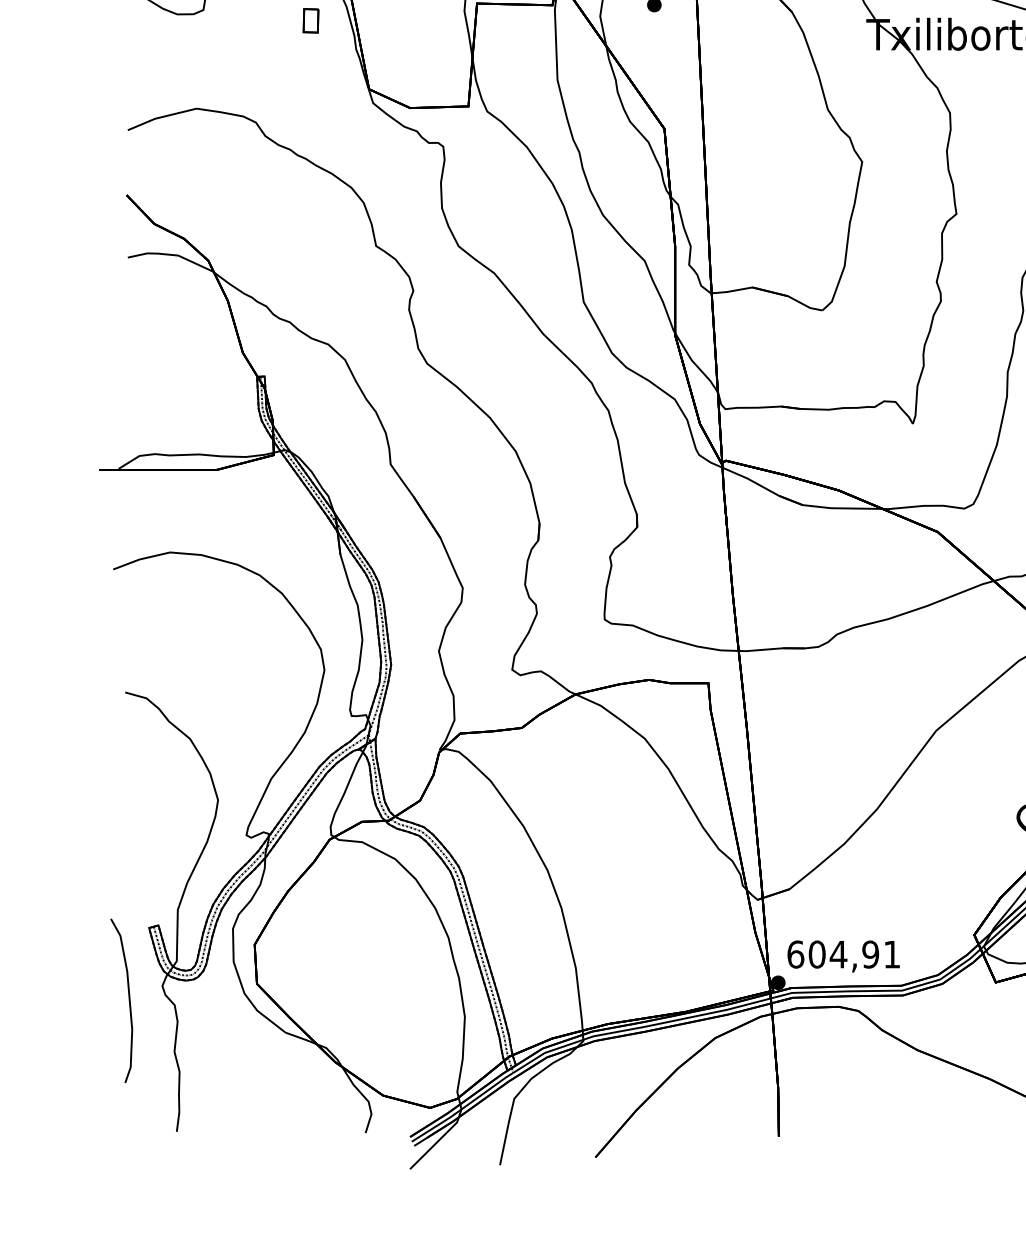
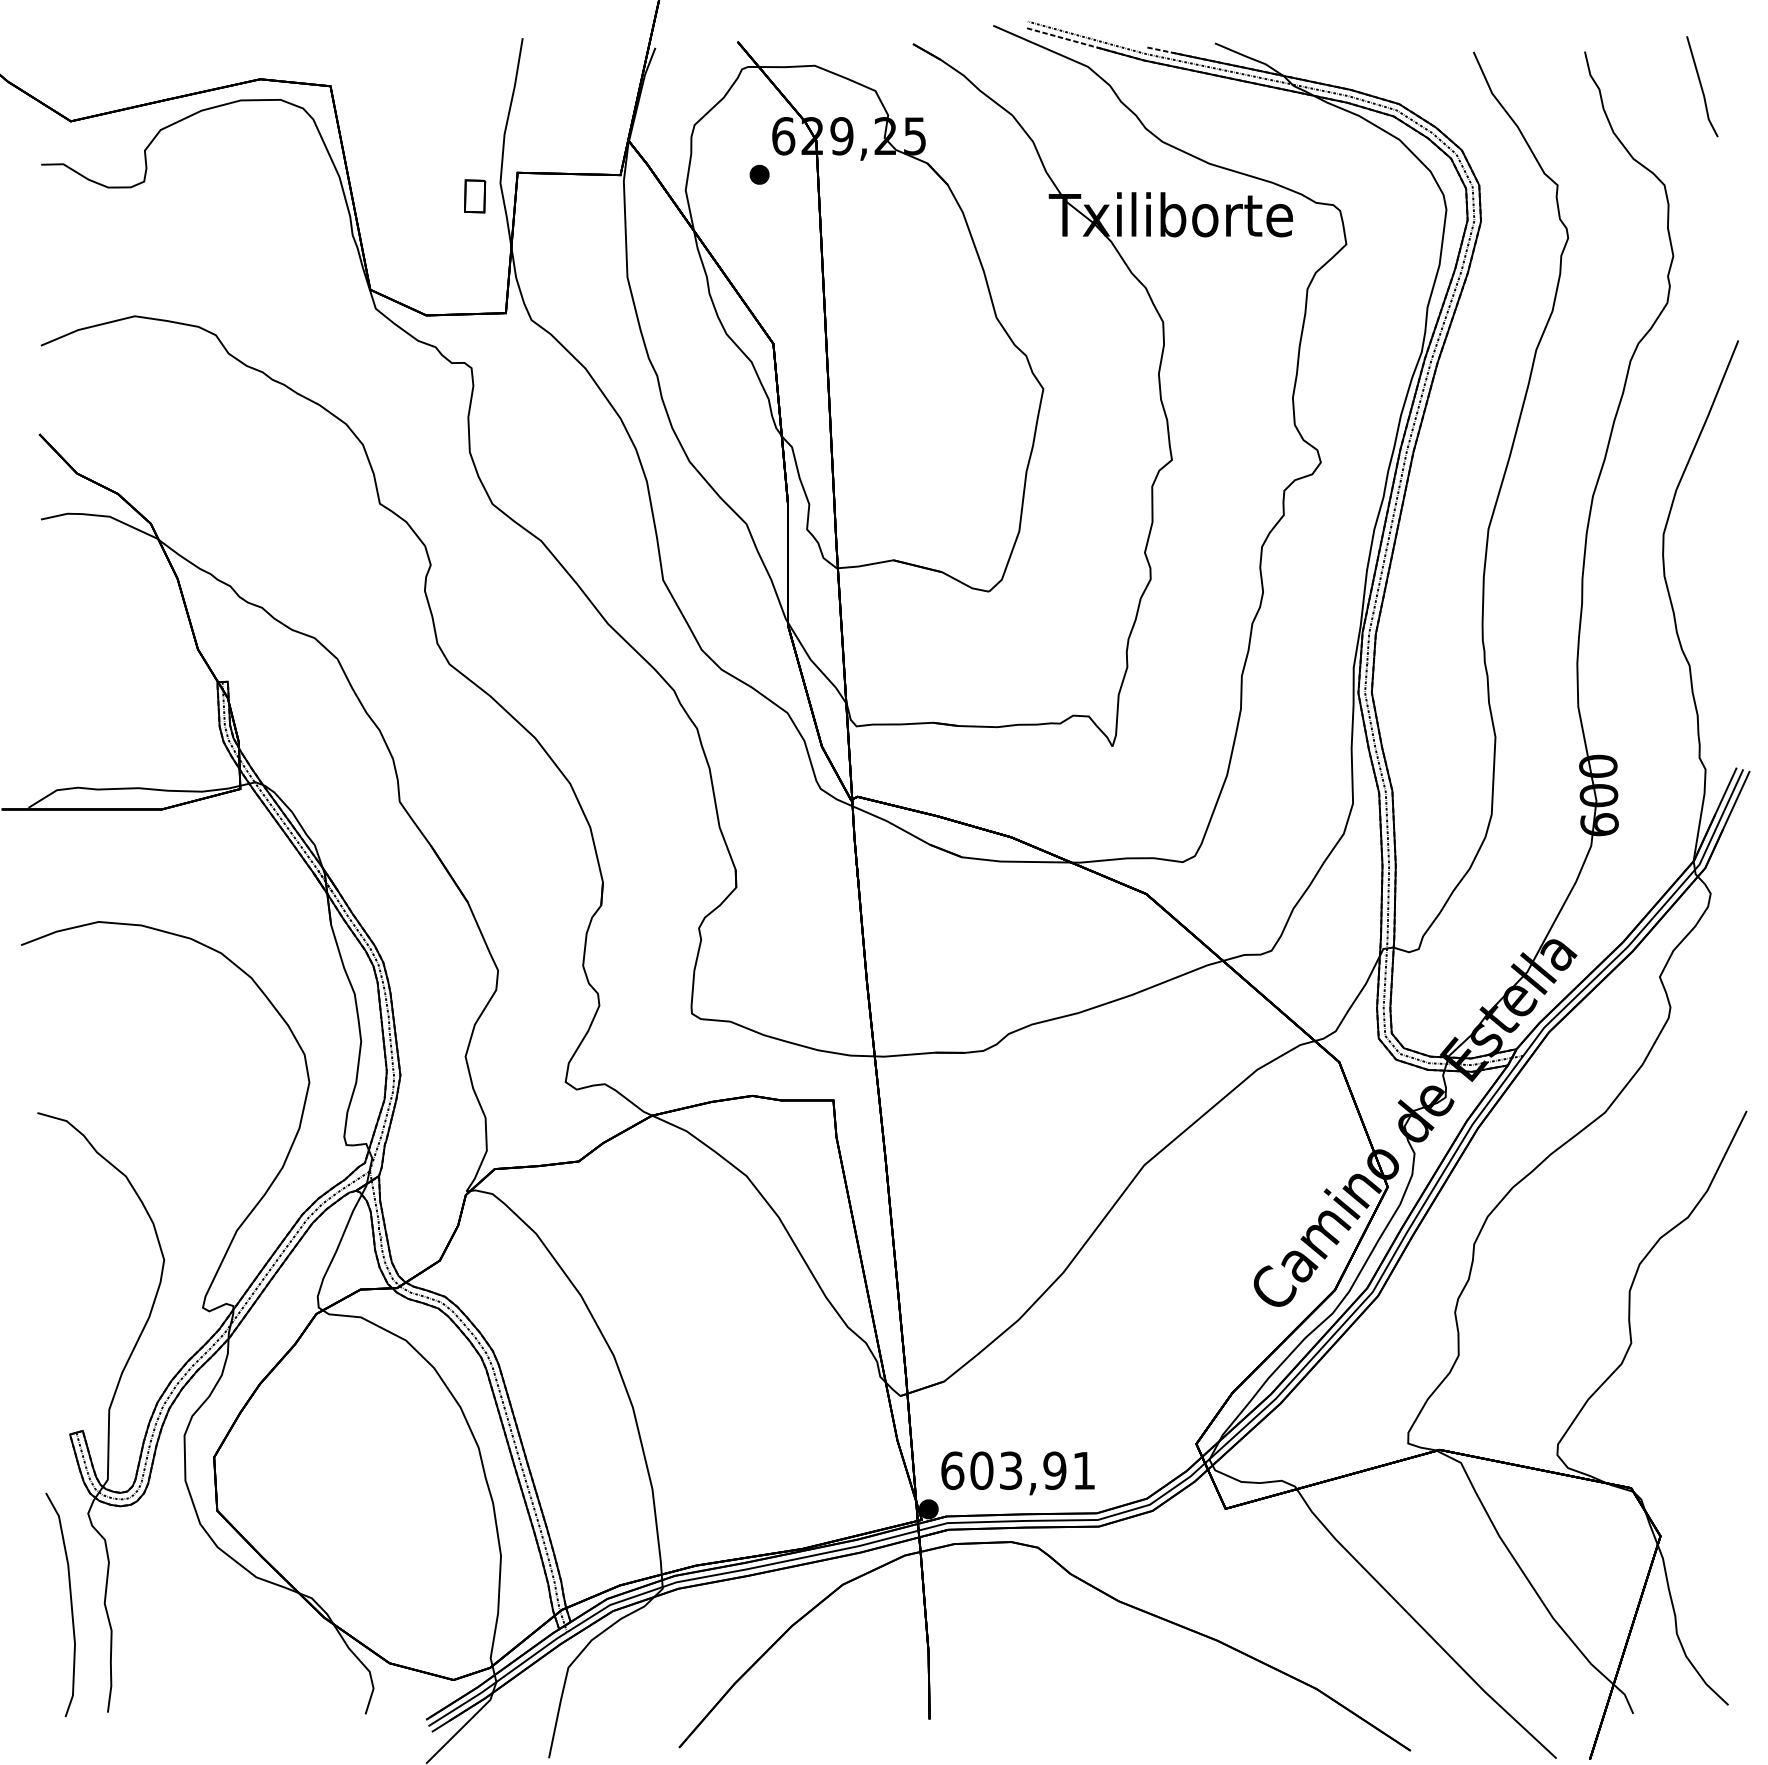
part: (311, 20) -> (475, 196), moved
text: (838, 954) -> (1010, 1470), 604,91 -> 603,91
curve: (128, 1000) -> (70, 1604), moved

